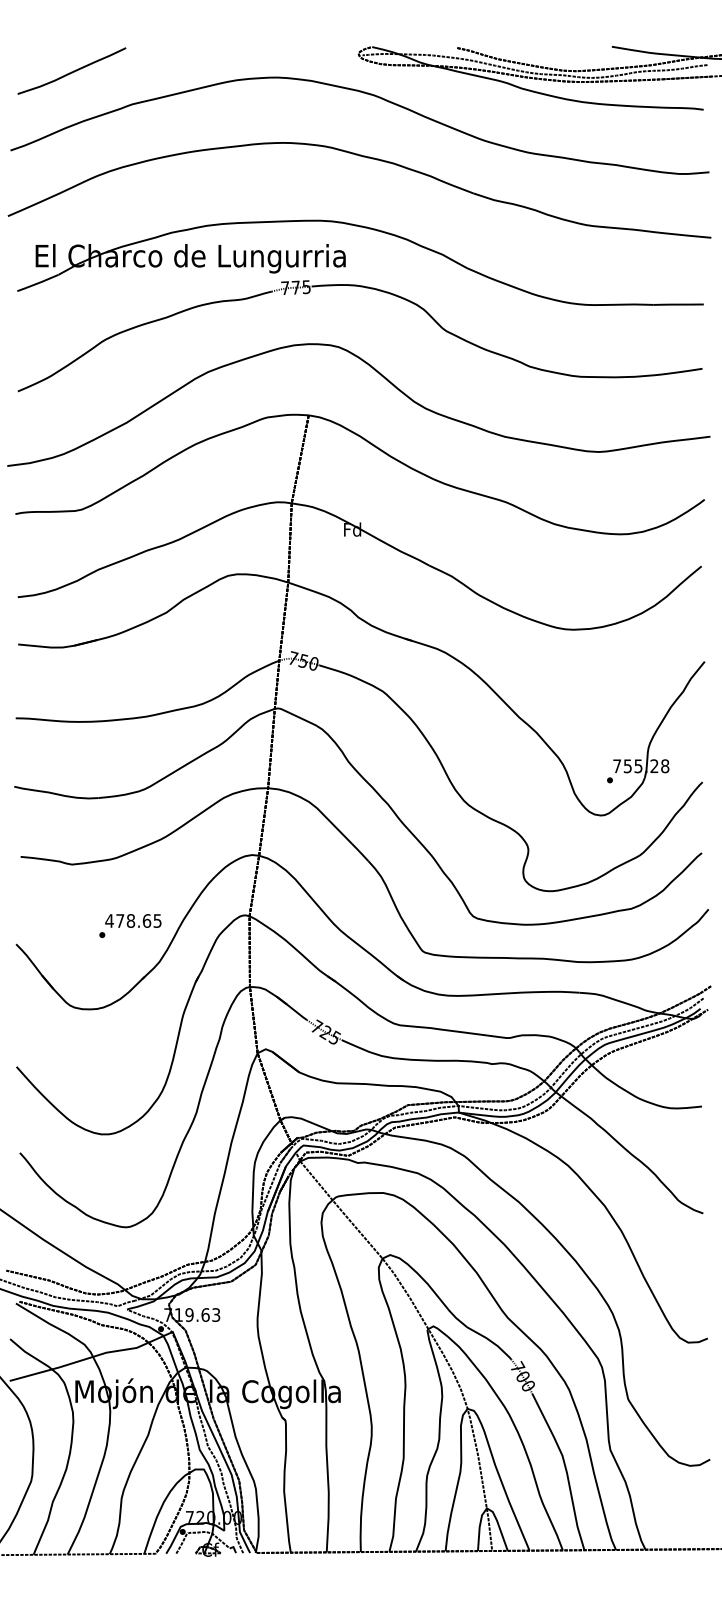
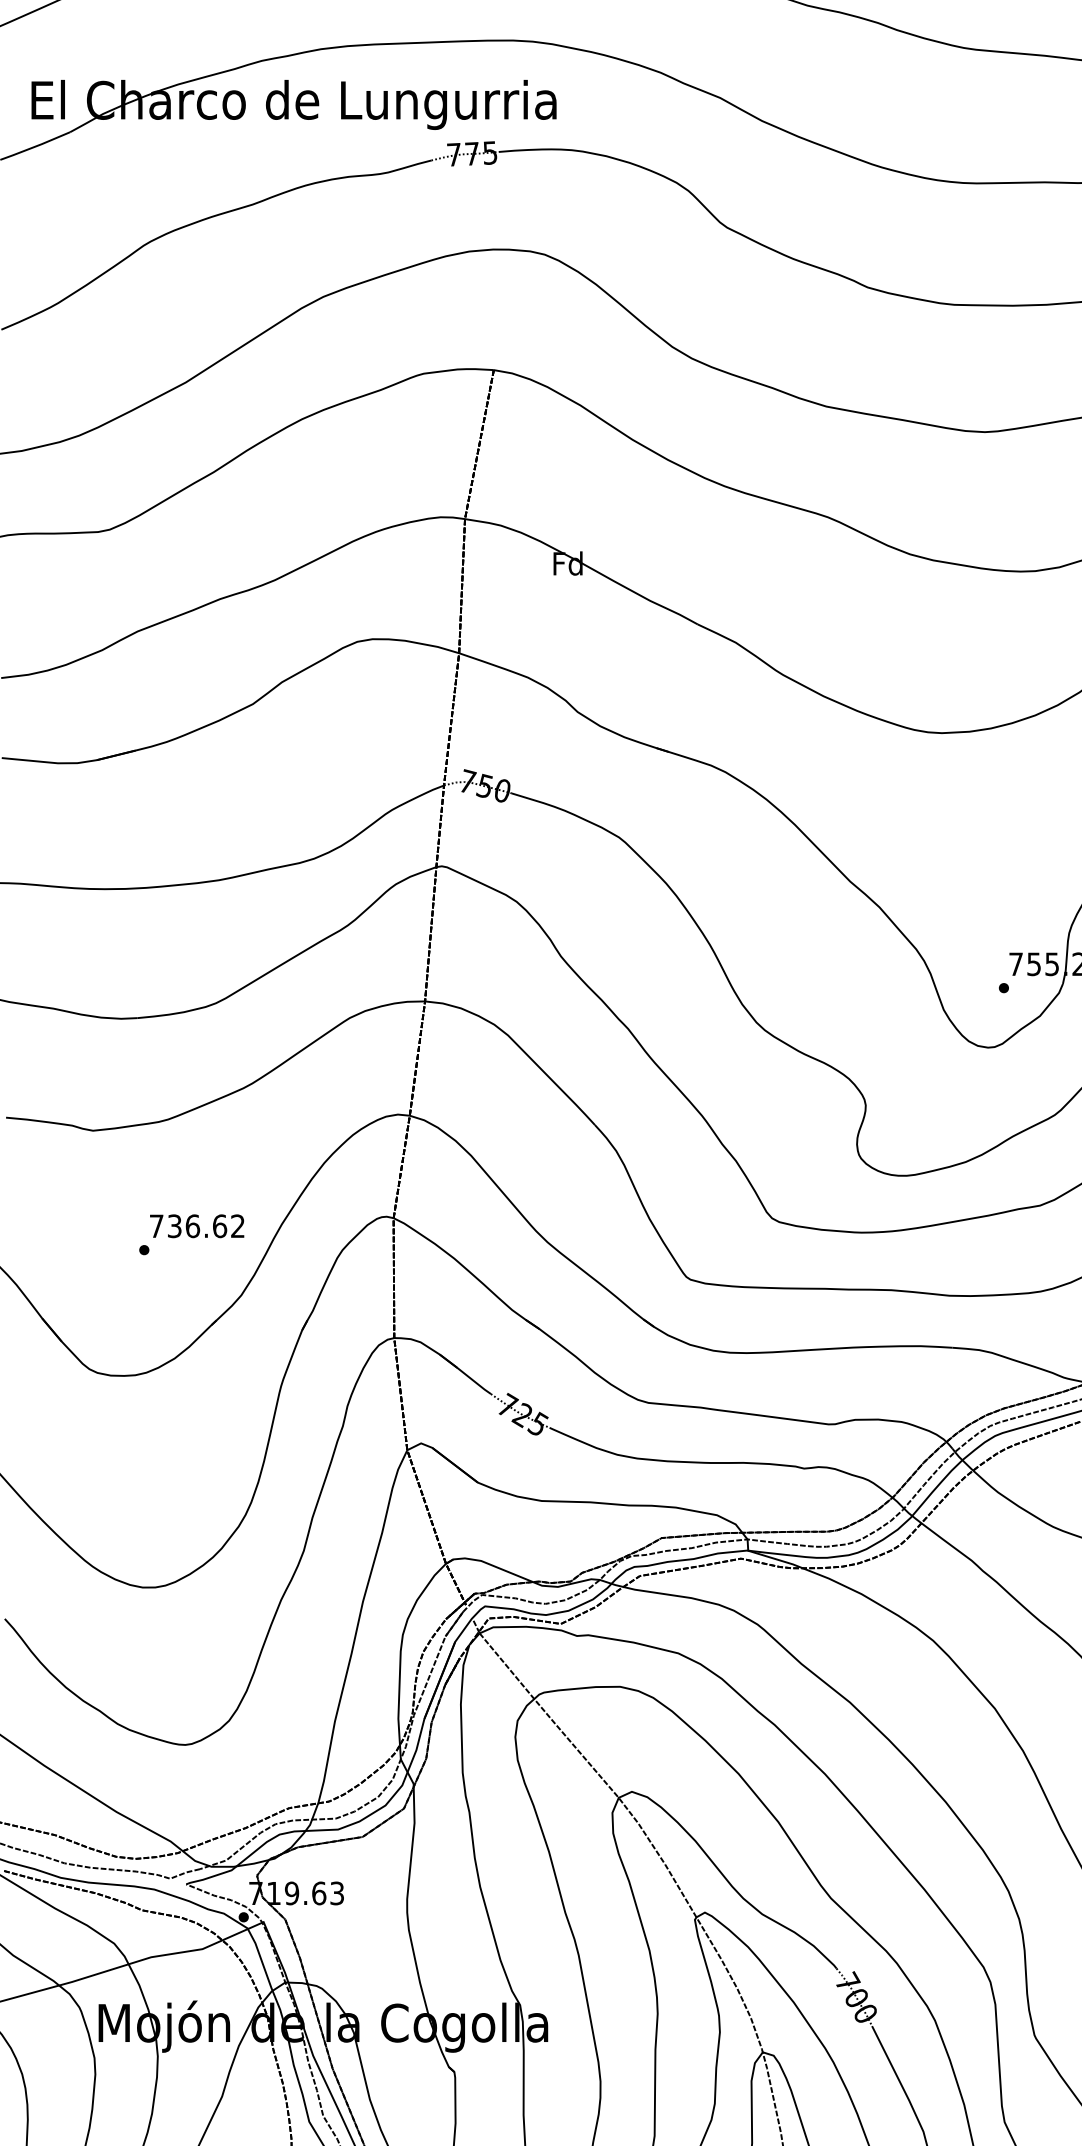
text: (133, 920) -> (197, 1225), 478.65 -> 736.62

